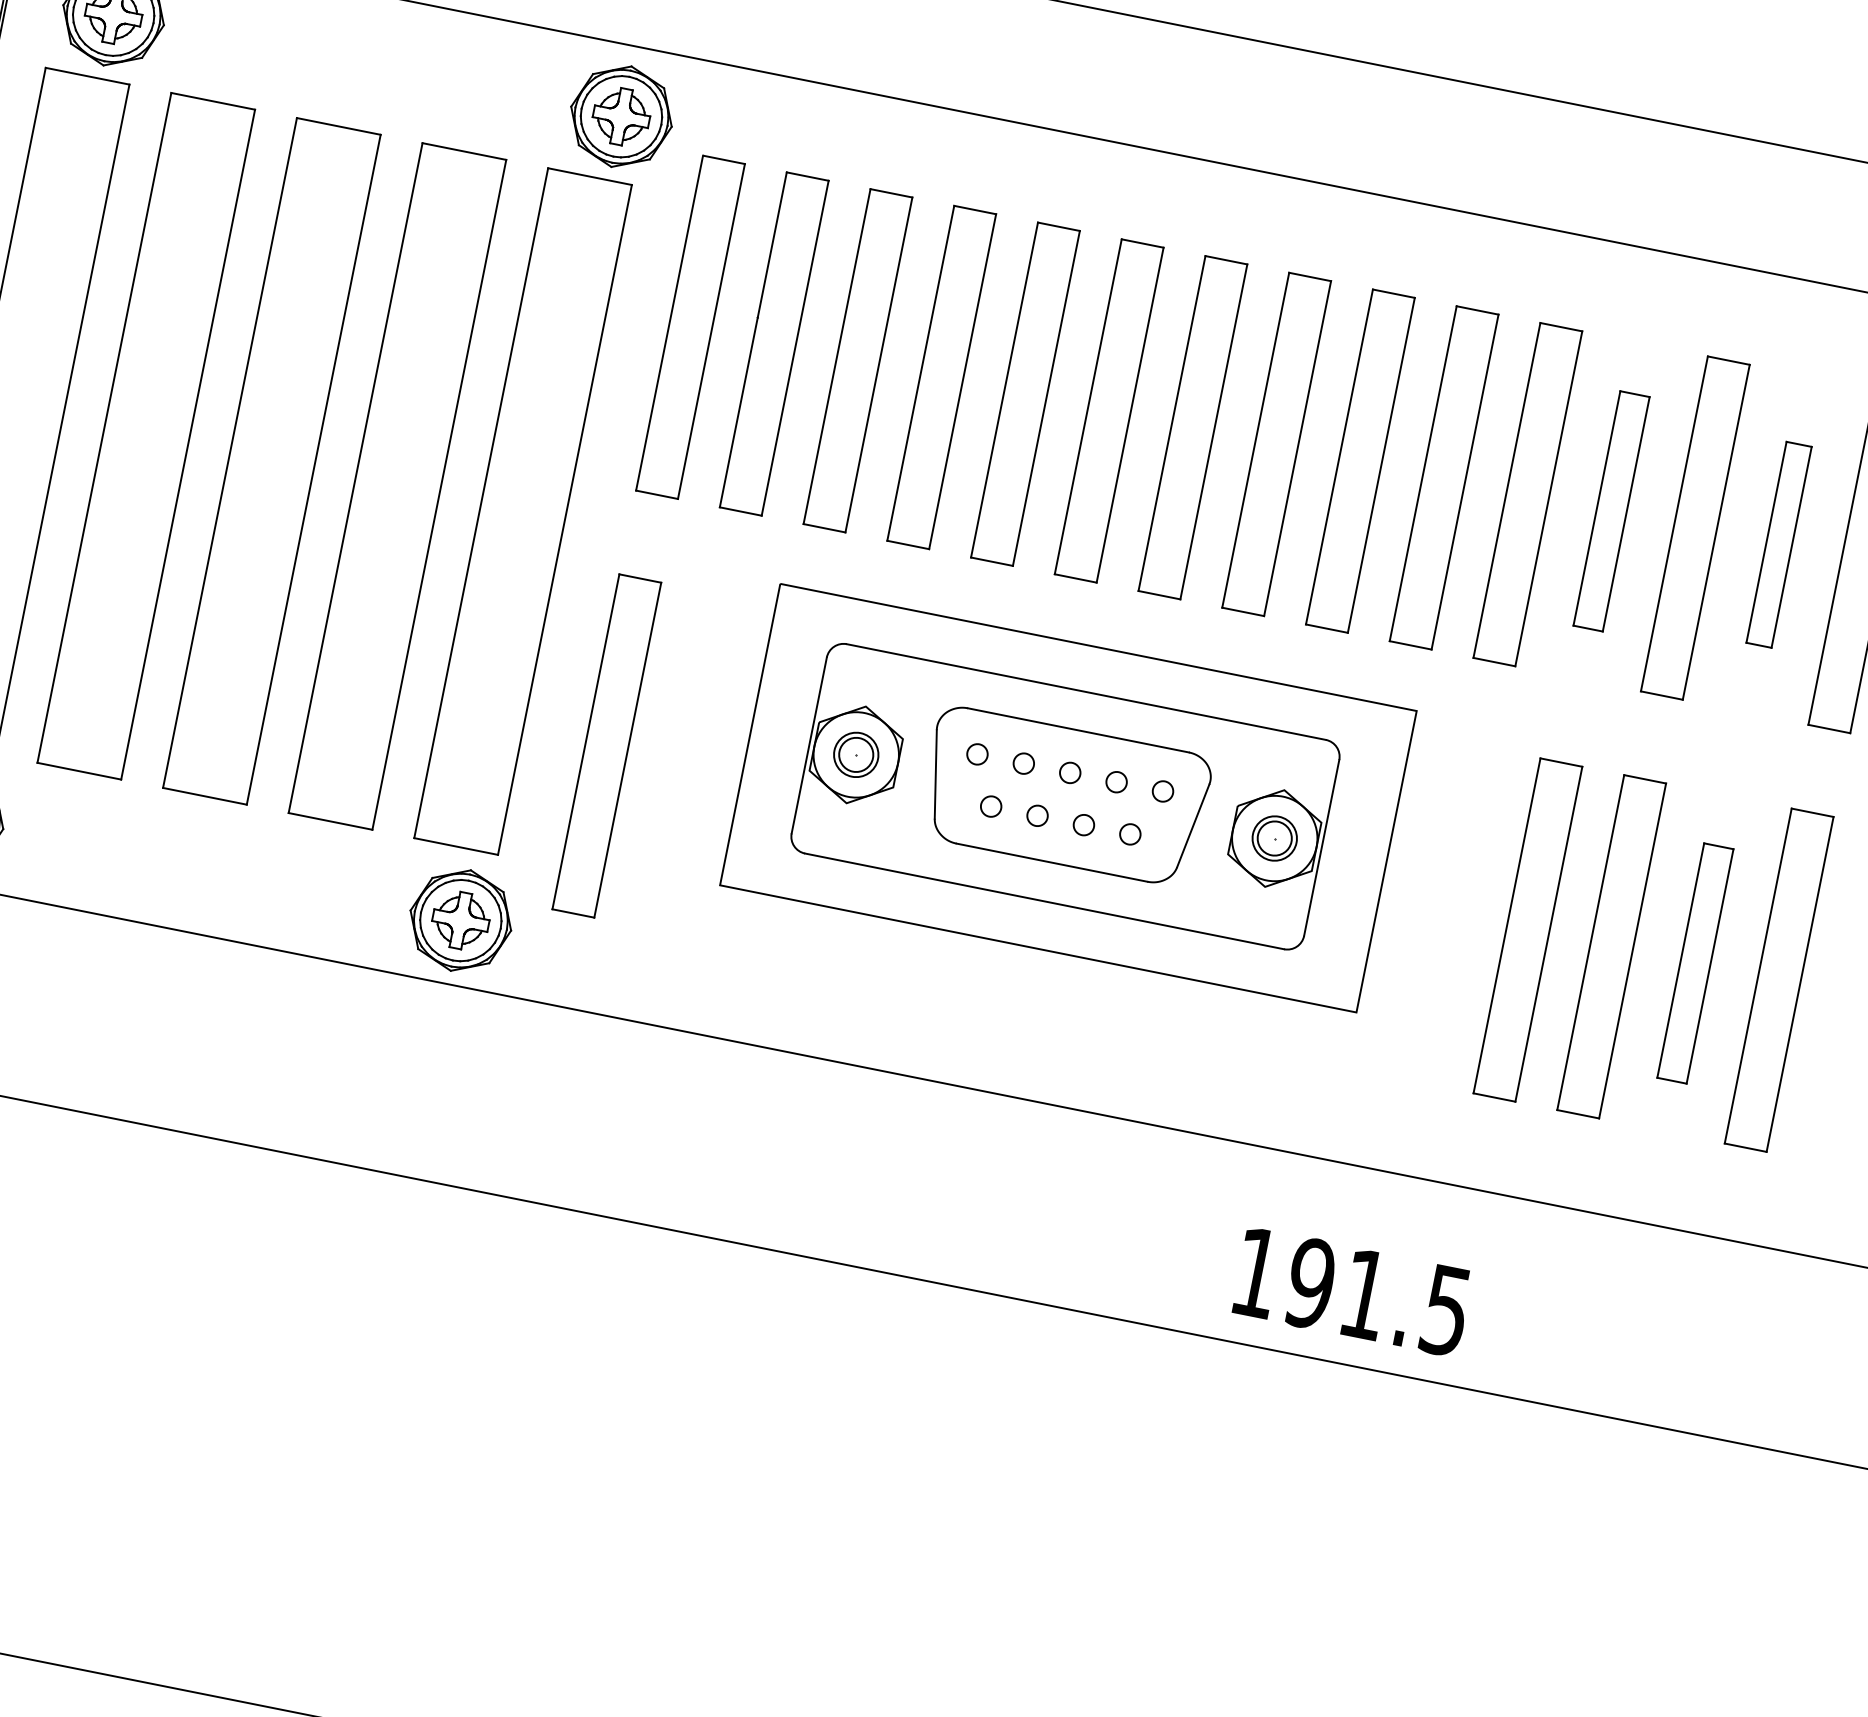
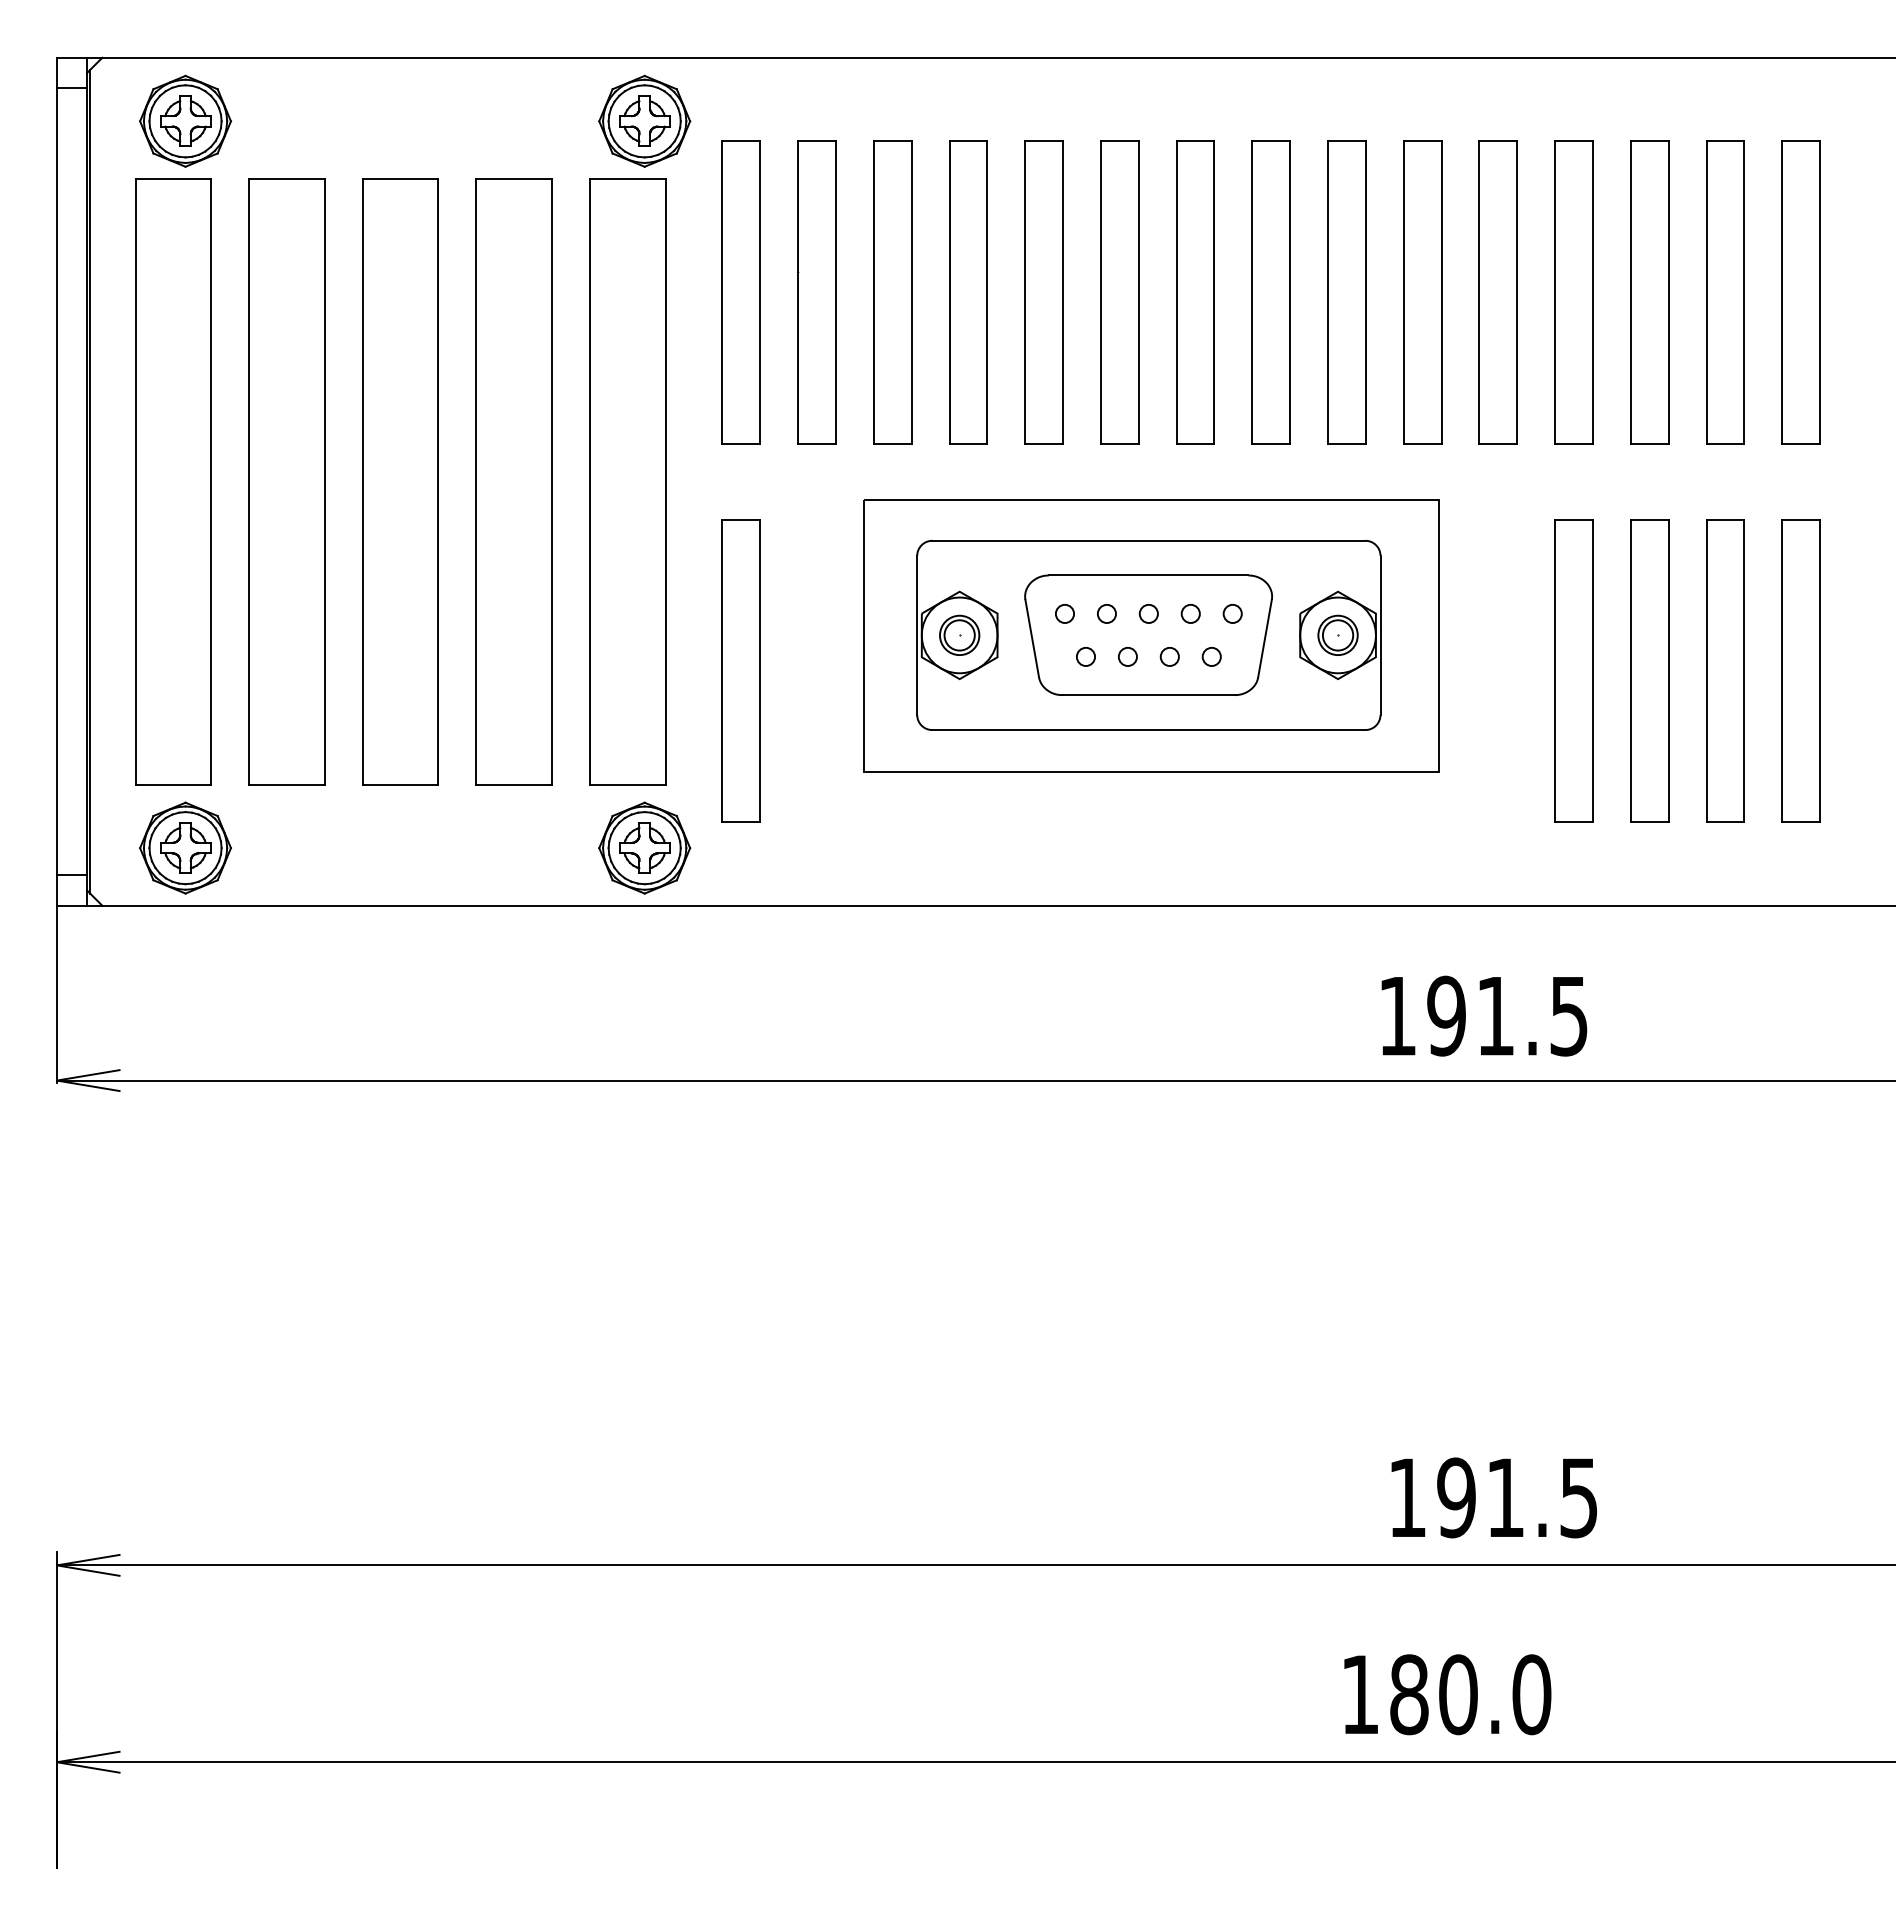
part: (1610, 511) -> (1573, 292), size x1.43
part: (1779, 544) -> (1725, 292), size x1.67
part: (1695, 962) -> (1725, 670), size x1.43

